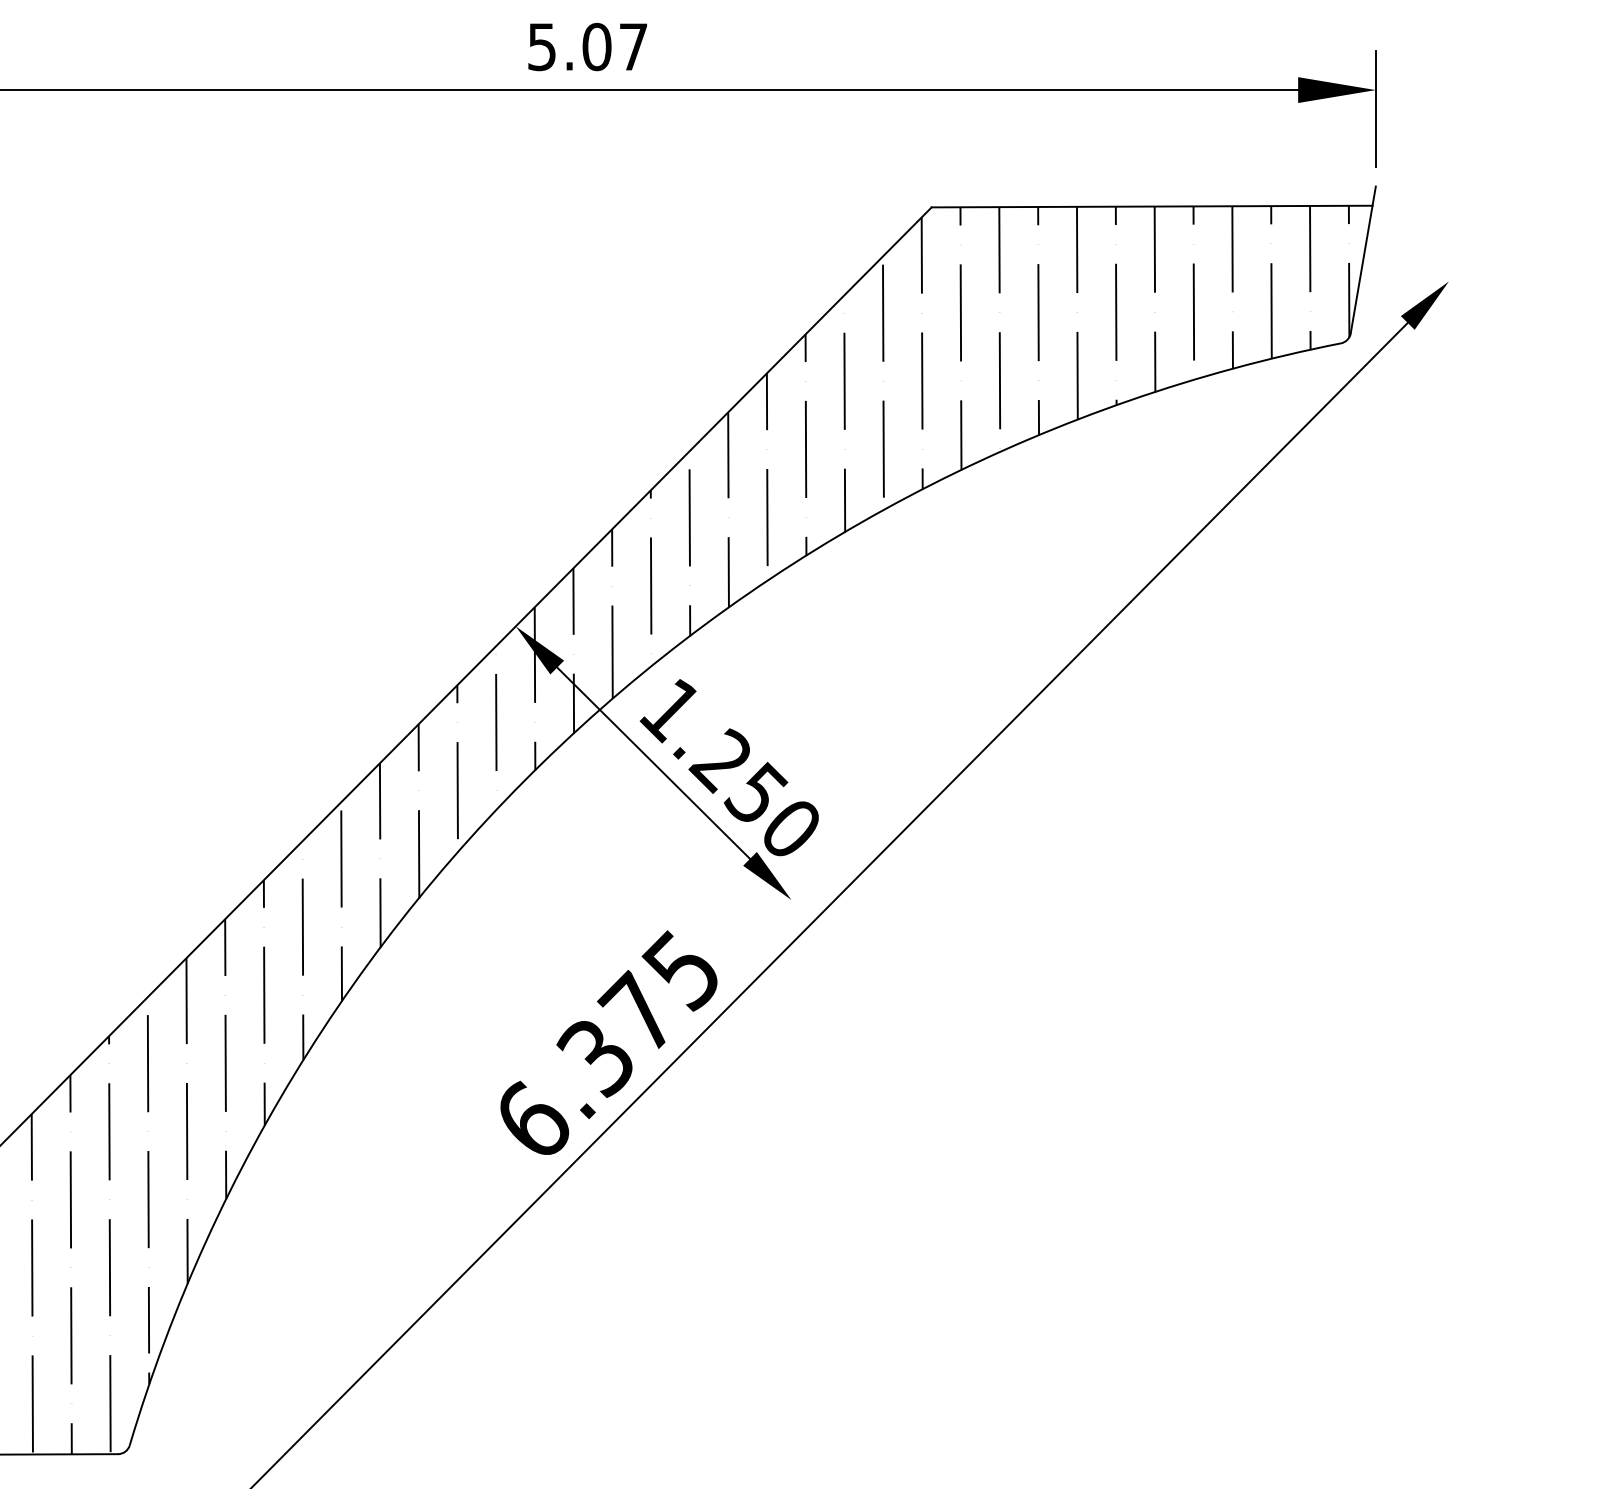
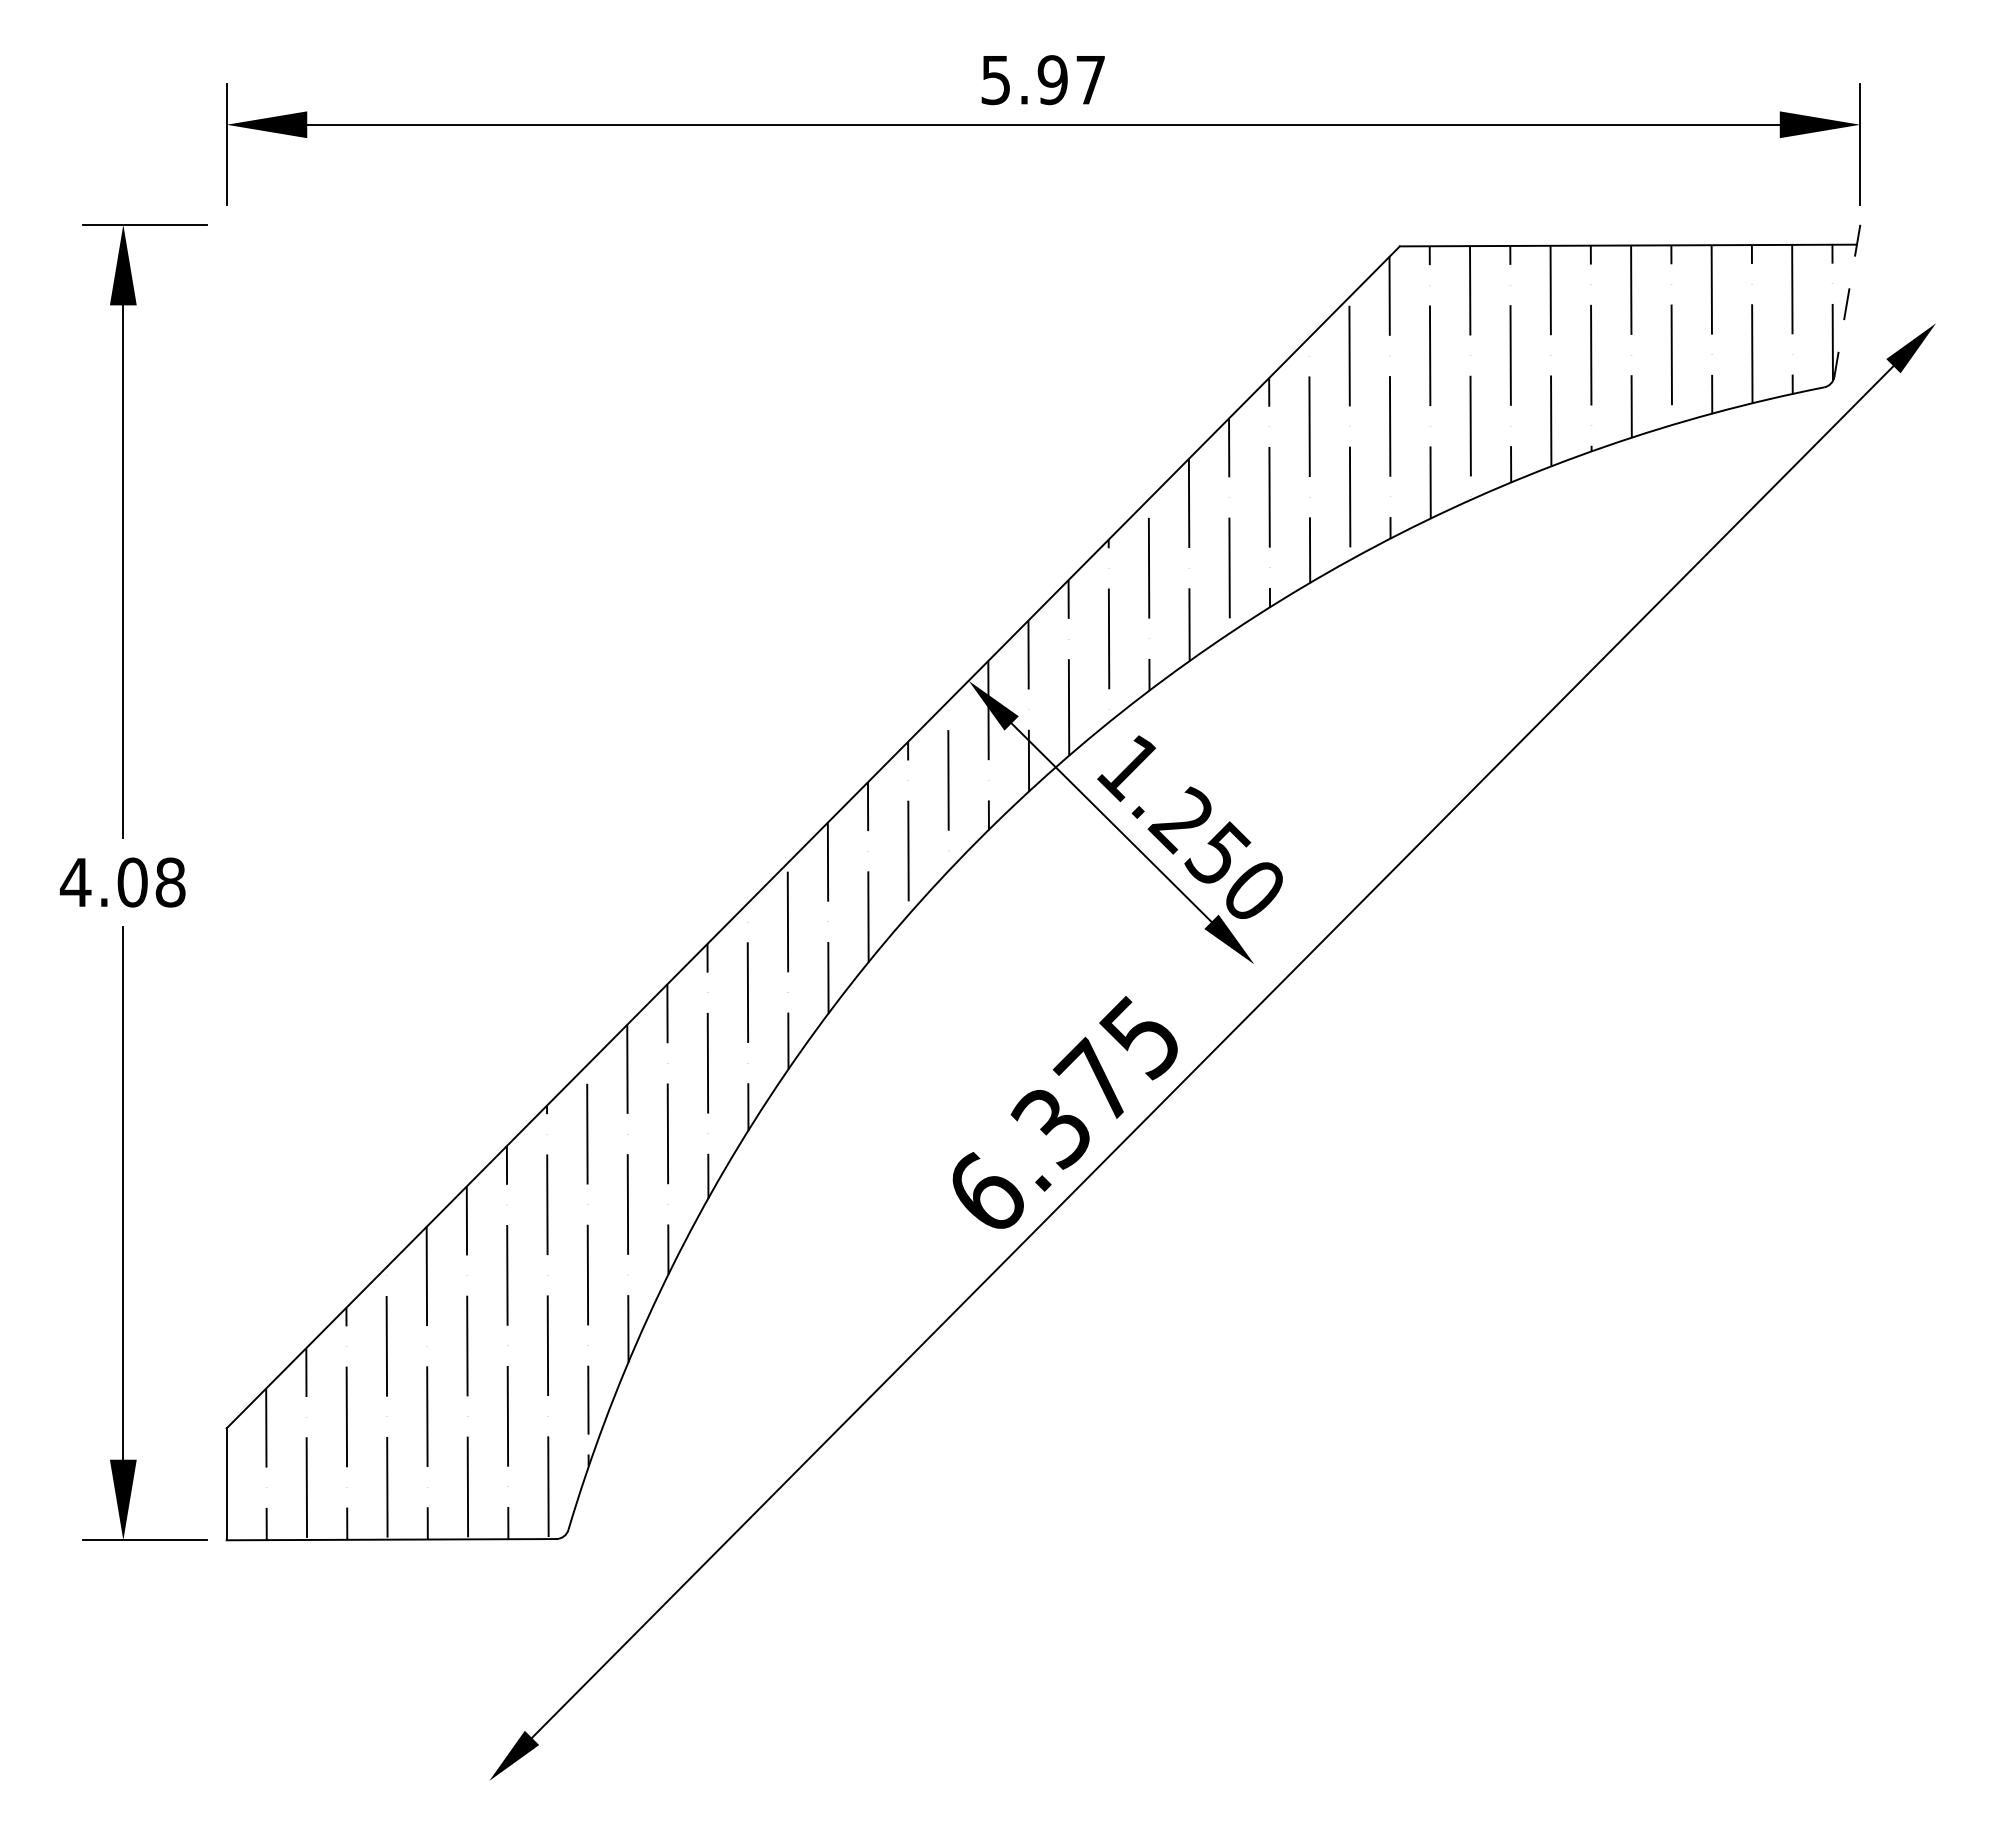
text: (596, 47) -> (1052, 80), 5.07 -> 5.97
line: (1363, 260) -> (1847, 301), solid -> dashed

